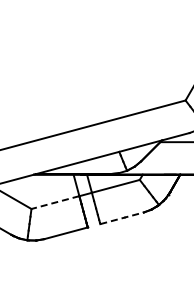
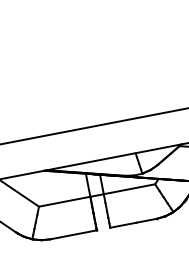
line: (55, 202) -> (64, 201), dashed -> solid
line: (122, 218) -> (134, 223), dashed -> solid

